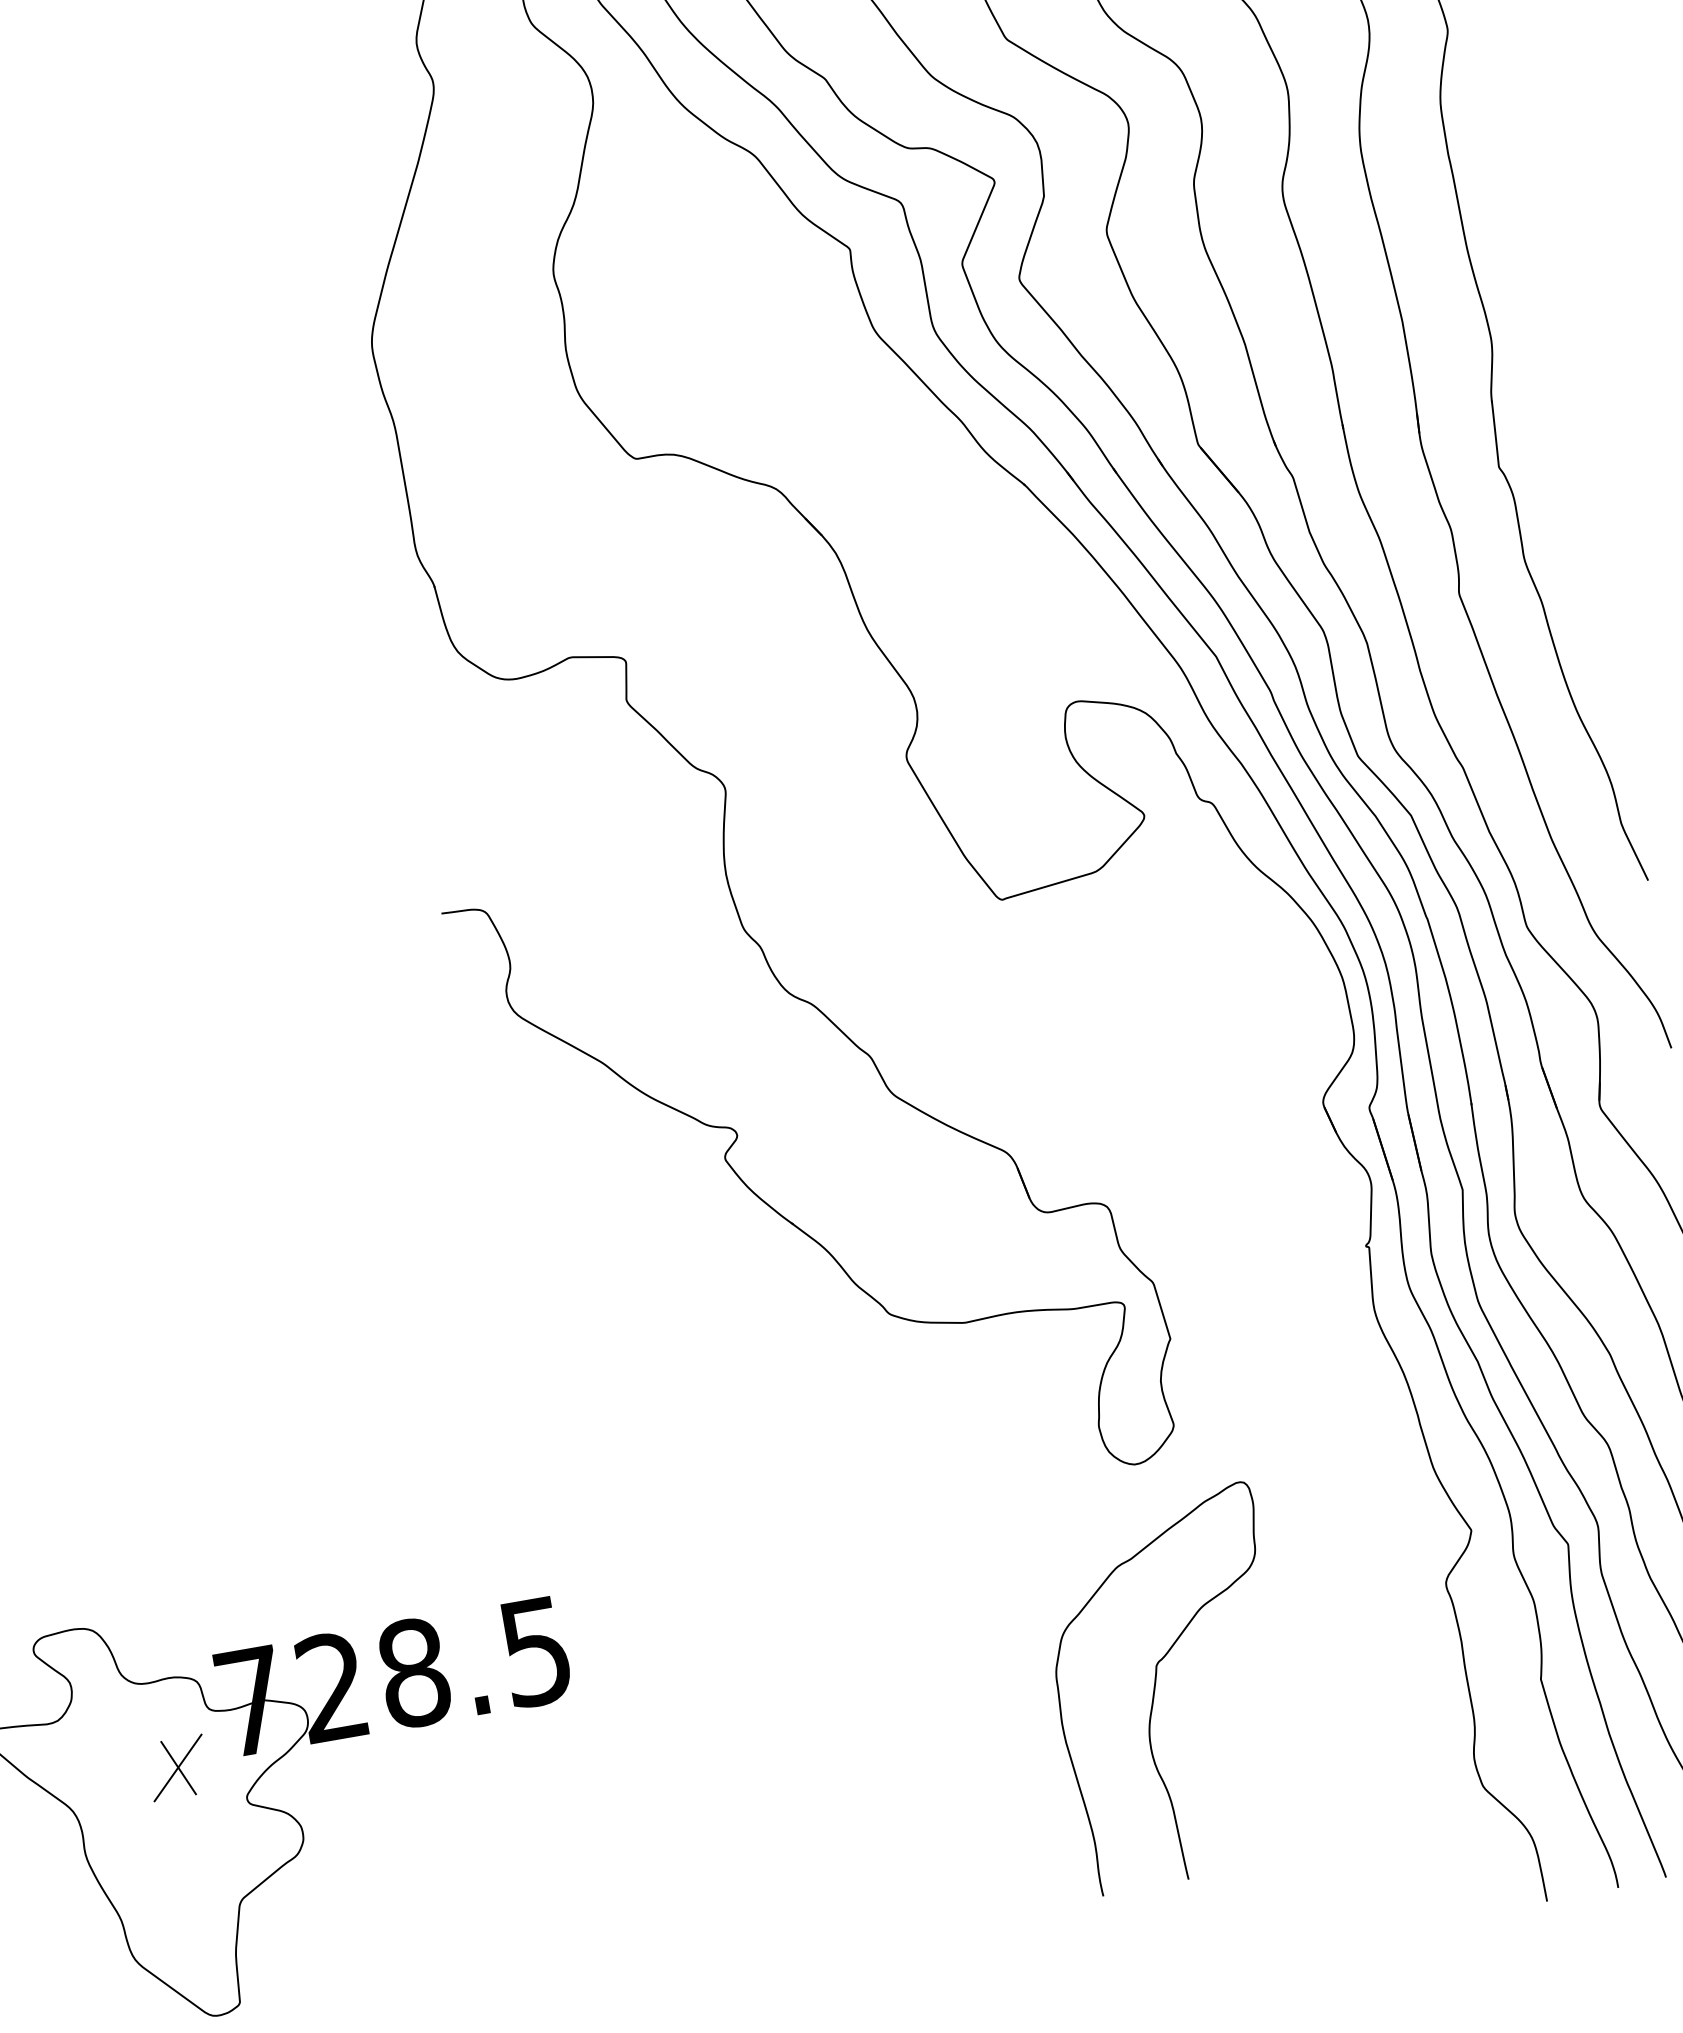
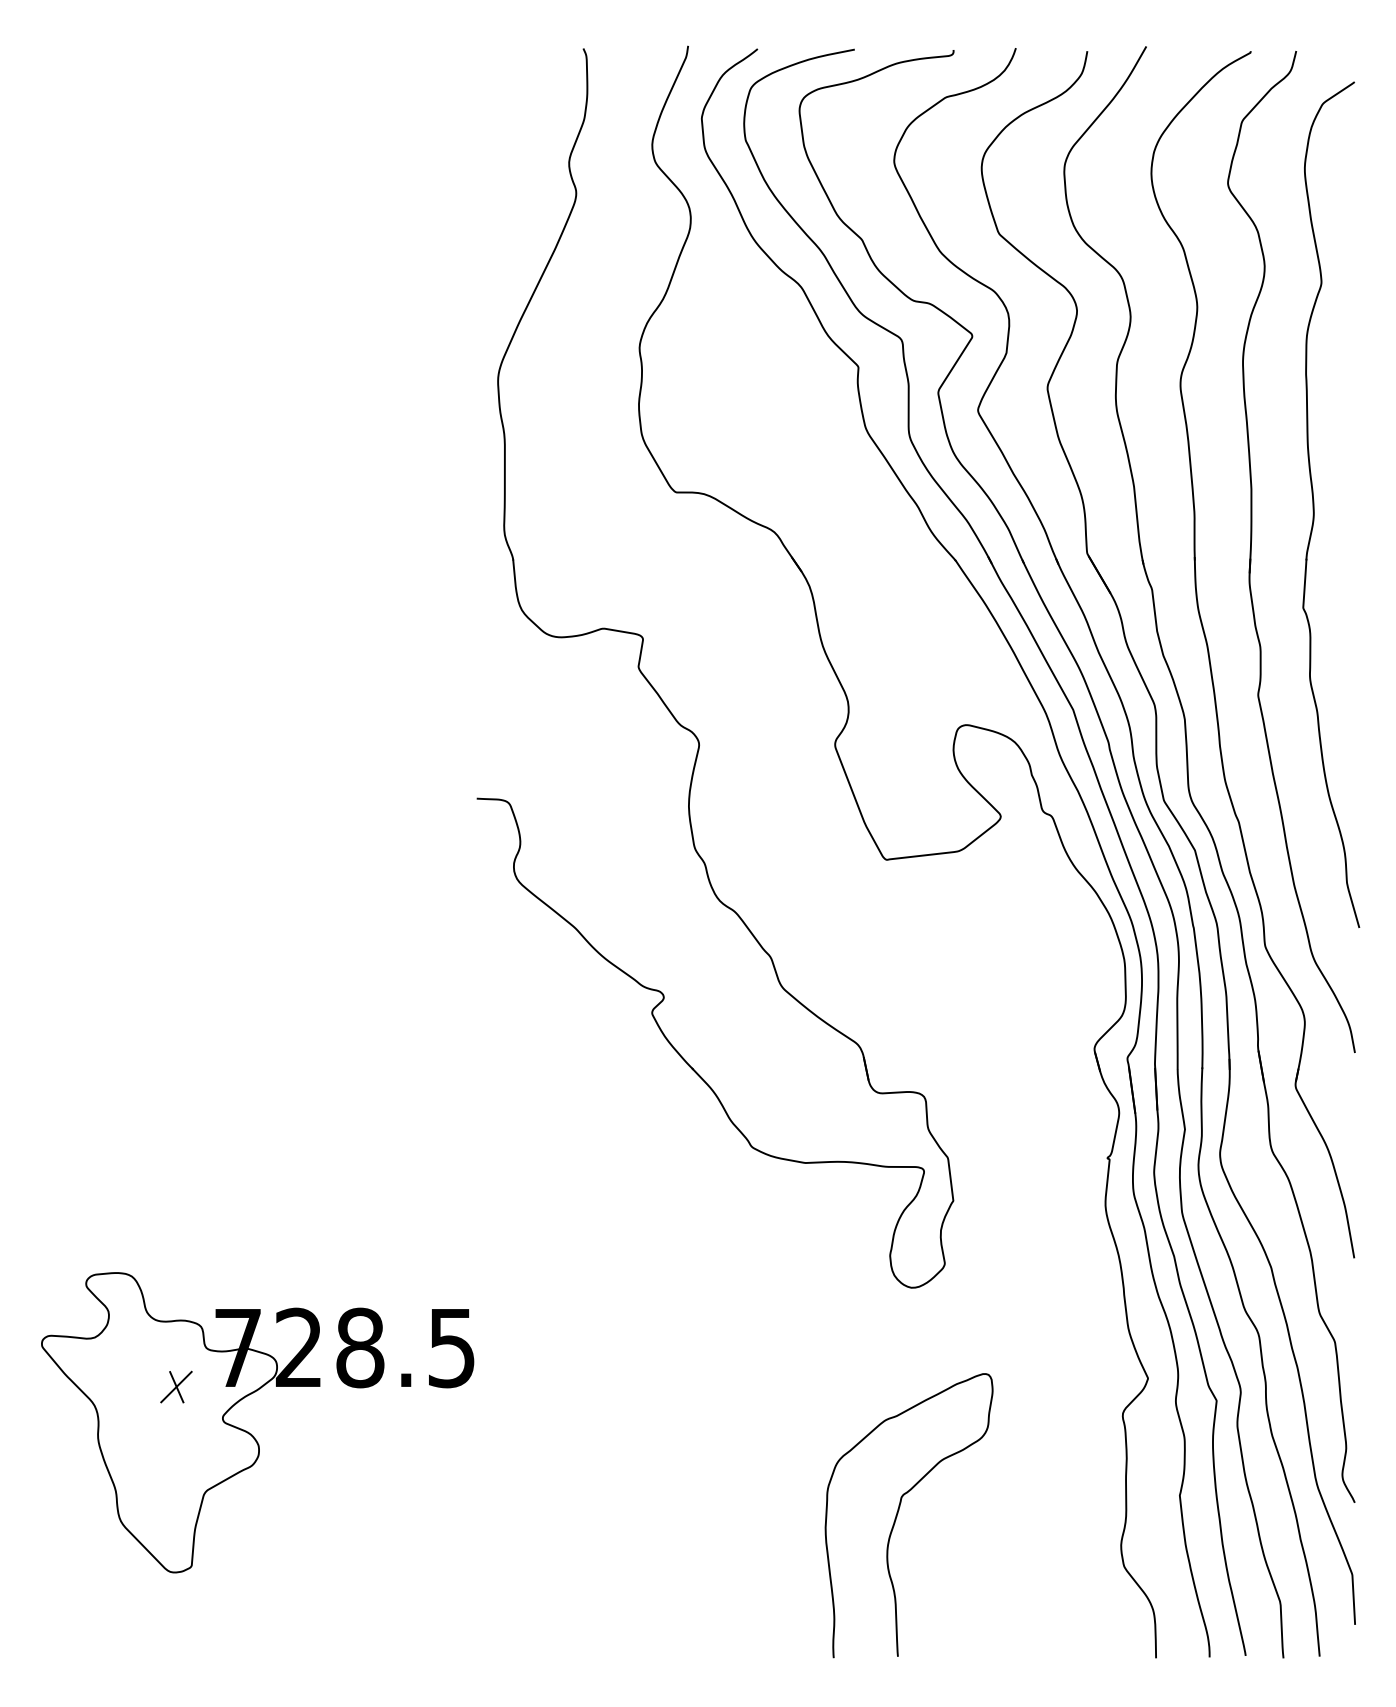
curve: (1156, 1688) -> (898, 1513), moved
part: (177, 1767) -> (176, 1386), size x0.71

